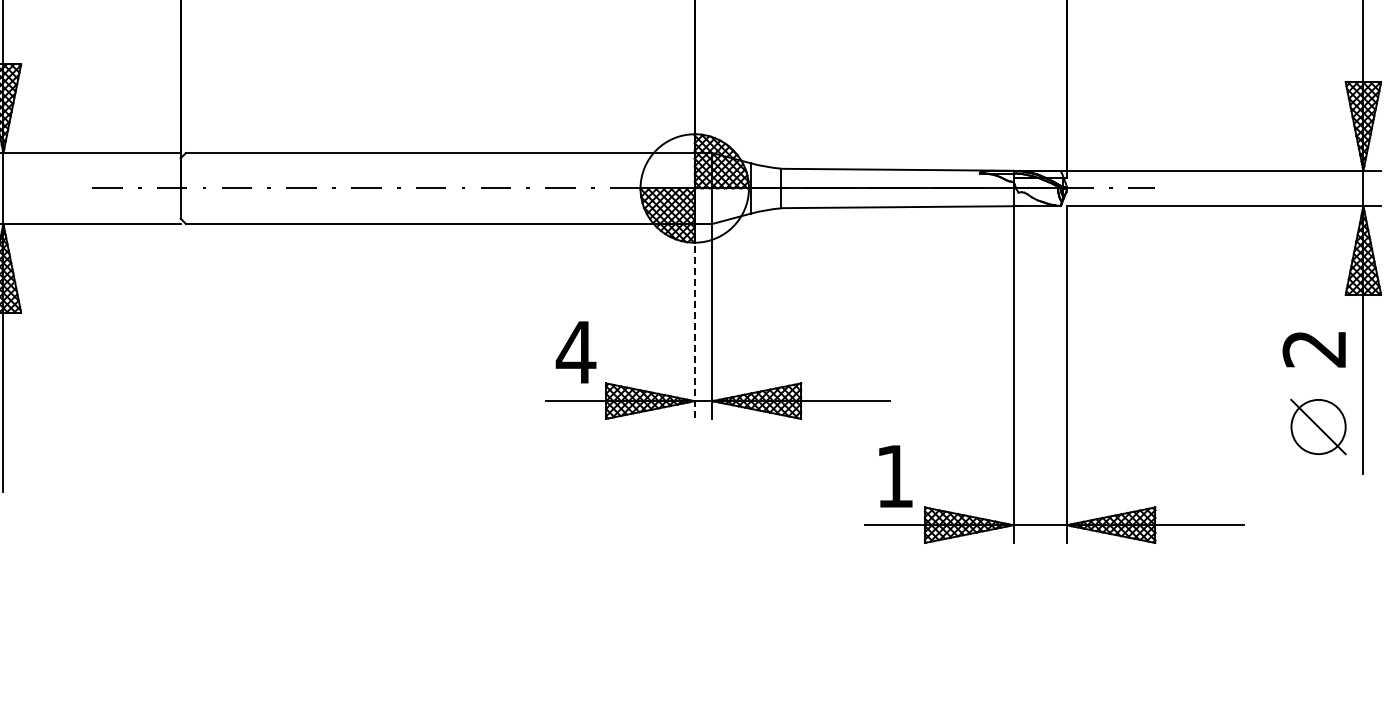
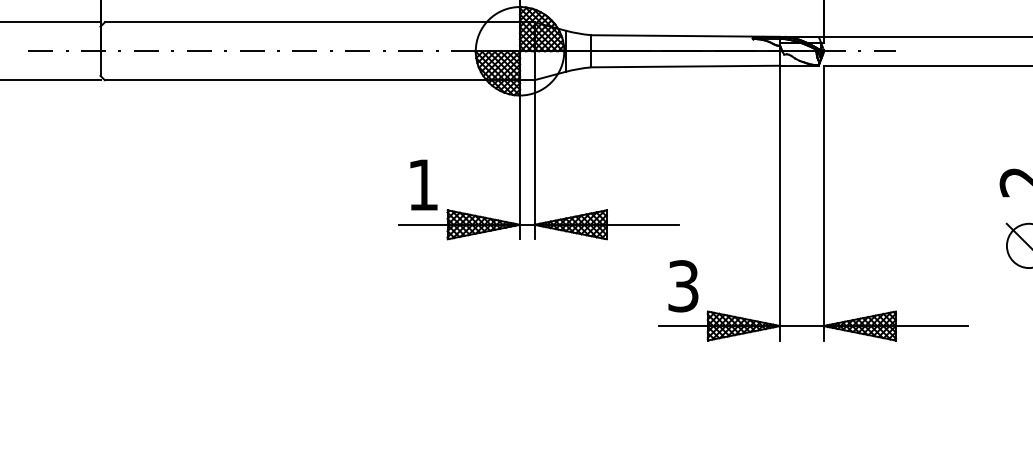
line: (694, 321) -> (519, 159), dashed -> solid
text: (575, 352) -> (422, 185), 4 -> 1
text: (894, 476) -> (683, 286), 1 -> 3

